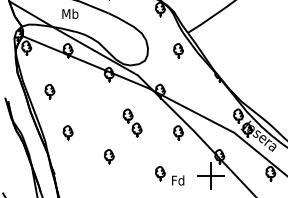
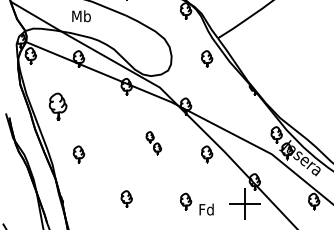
part: (49, 91) -> (57, 106), size x1.6
part: (132, 123) -> (153, 143), size x0.7
part: (109, 156) -> (126, 198), moved

